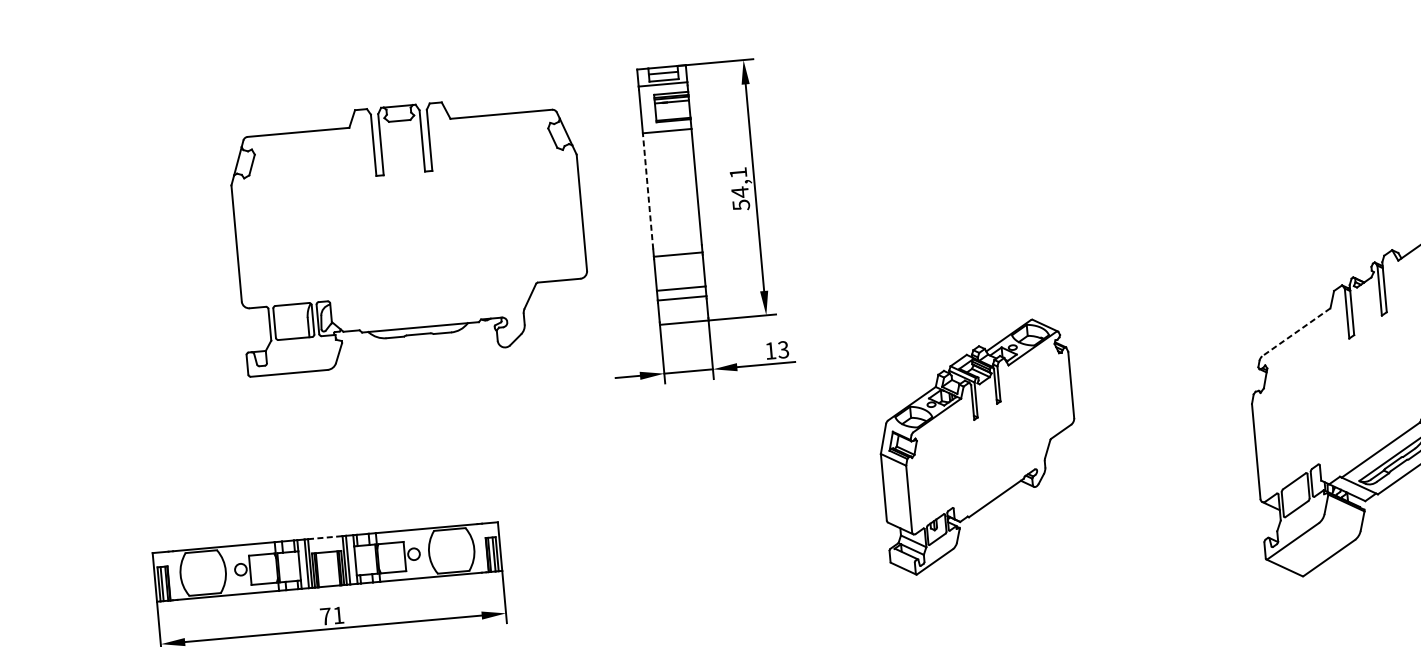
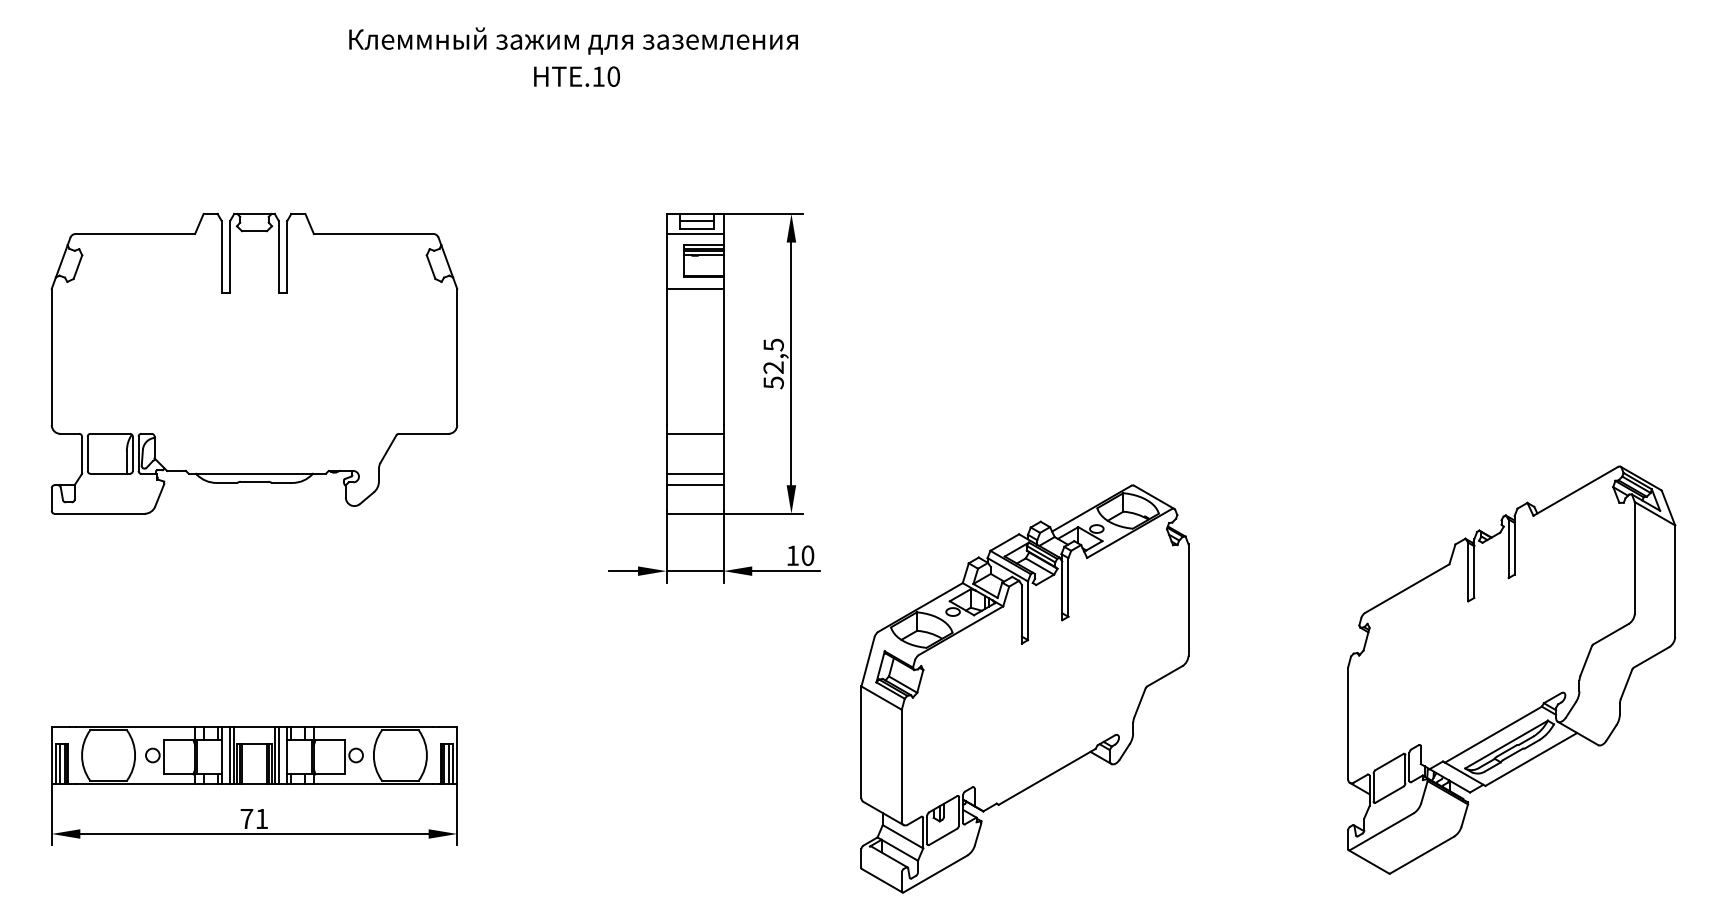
text: (739, 182) -> (773, 356), 54,1 -> 52,5
line: (647, 190) -> (666, 356), dashed -> solid
part: (409, 233) -> (254, 363), moved
line: (1296, 332) -> (1407, 588), dashed -> solid
text: (783, 349) -> (807, 555), 13 -> 10
part: (978, 446) -> (1024, 688), size x1.43
line: (325, 537) -> (254, 726), dashed -> solid

